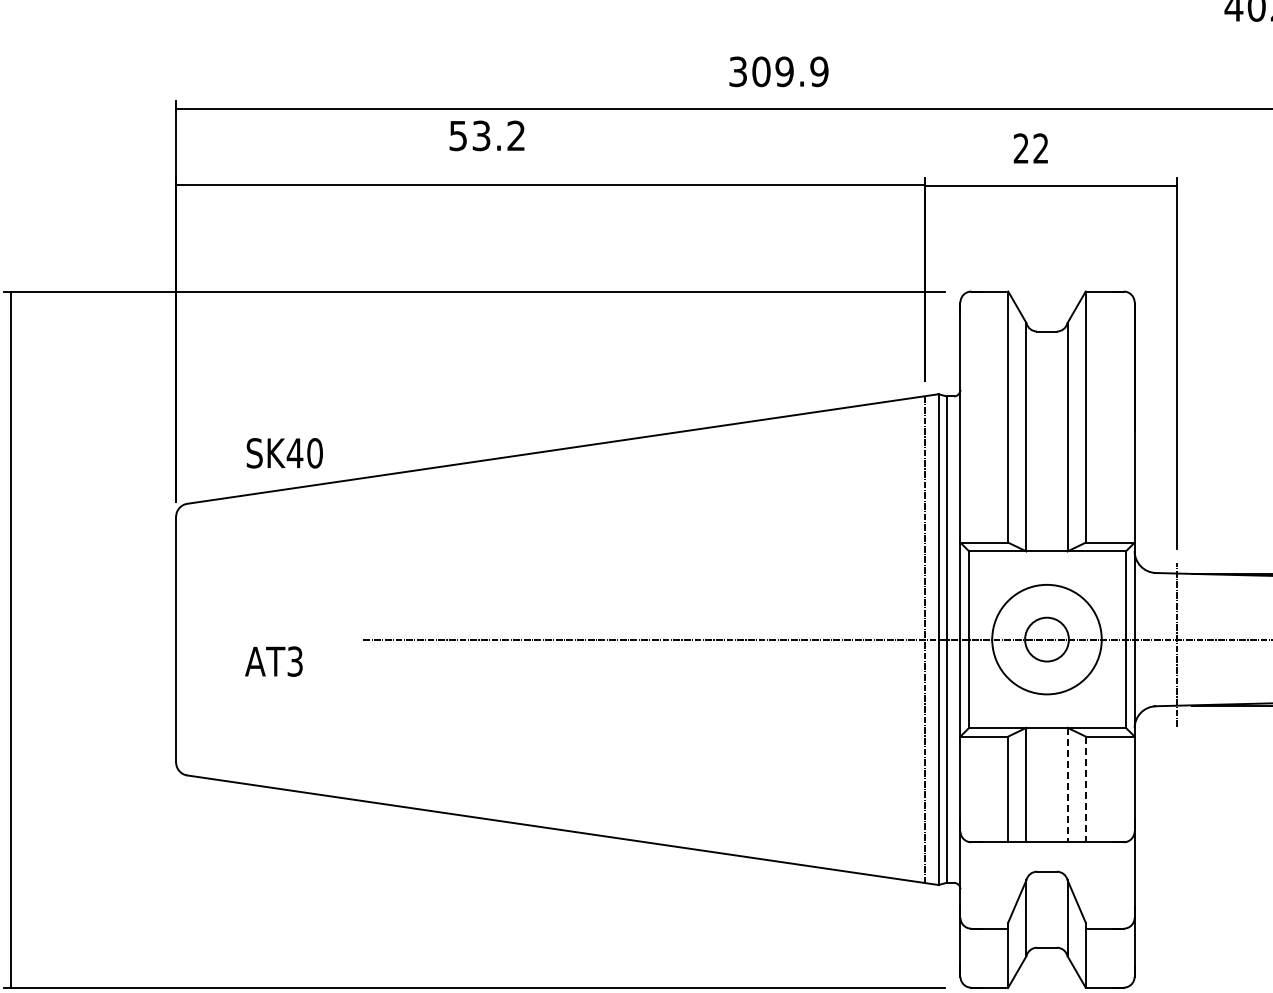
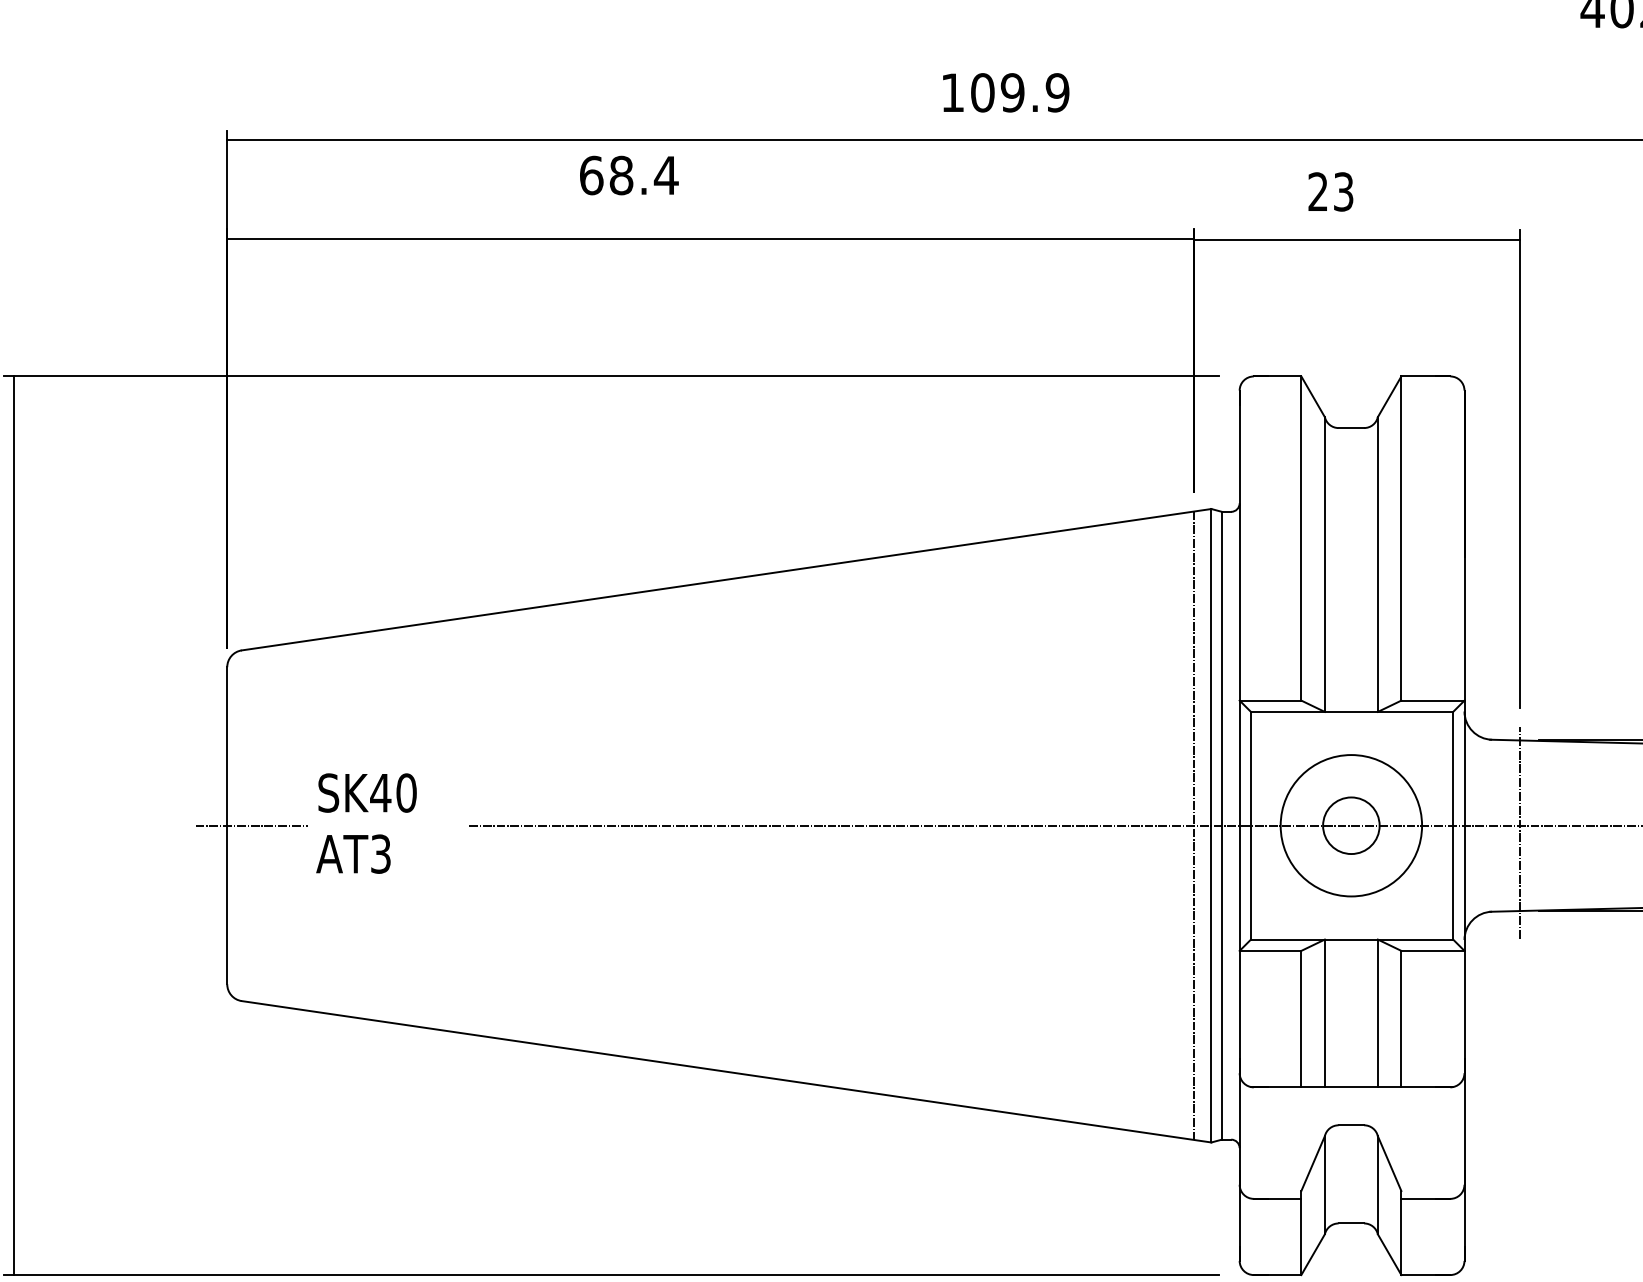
text: (737, 71) -> (951, 92), 309.9 -> 109.9
text: (487, 135) -> (629, 175), 53.2 -> 68.4
text: (1040, 148) -> (1342, 191), 22 -> 23
text: (284, 453) -> (367, 793), moved
line: (194, 639) -> (250, 825), added
line: (1067, 785) -> (1377, 1014), dashed -> solid
line: (1085, 789) -> (1401, 1019), dashed -> solid

